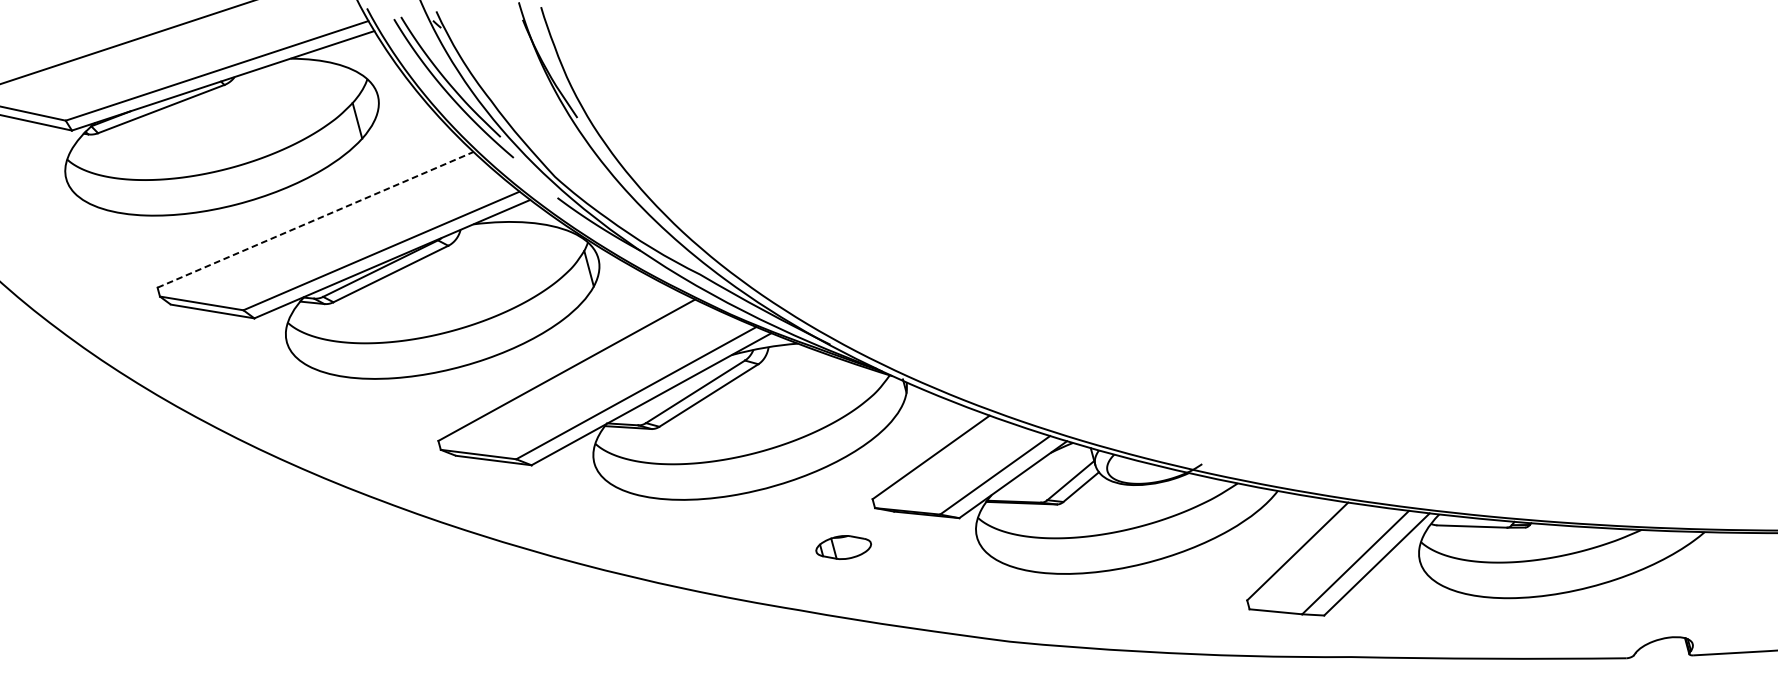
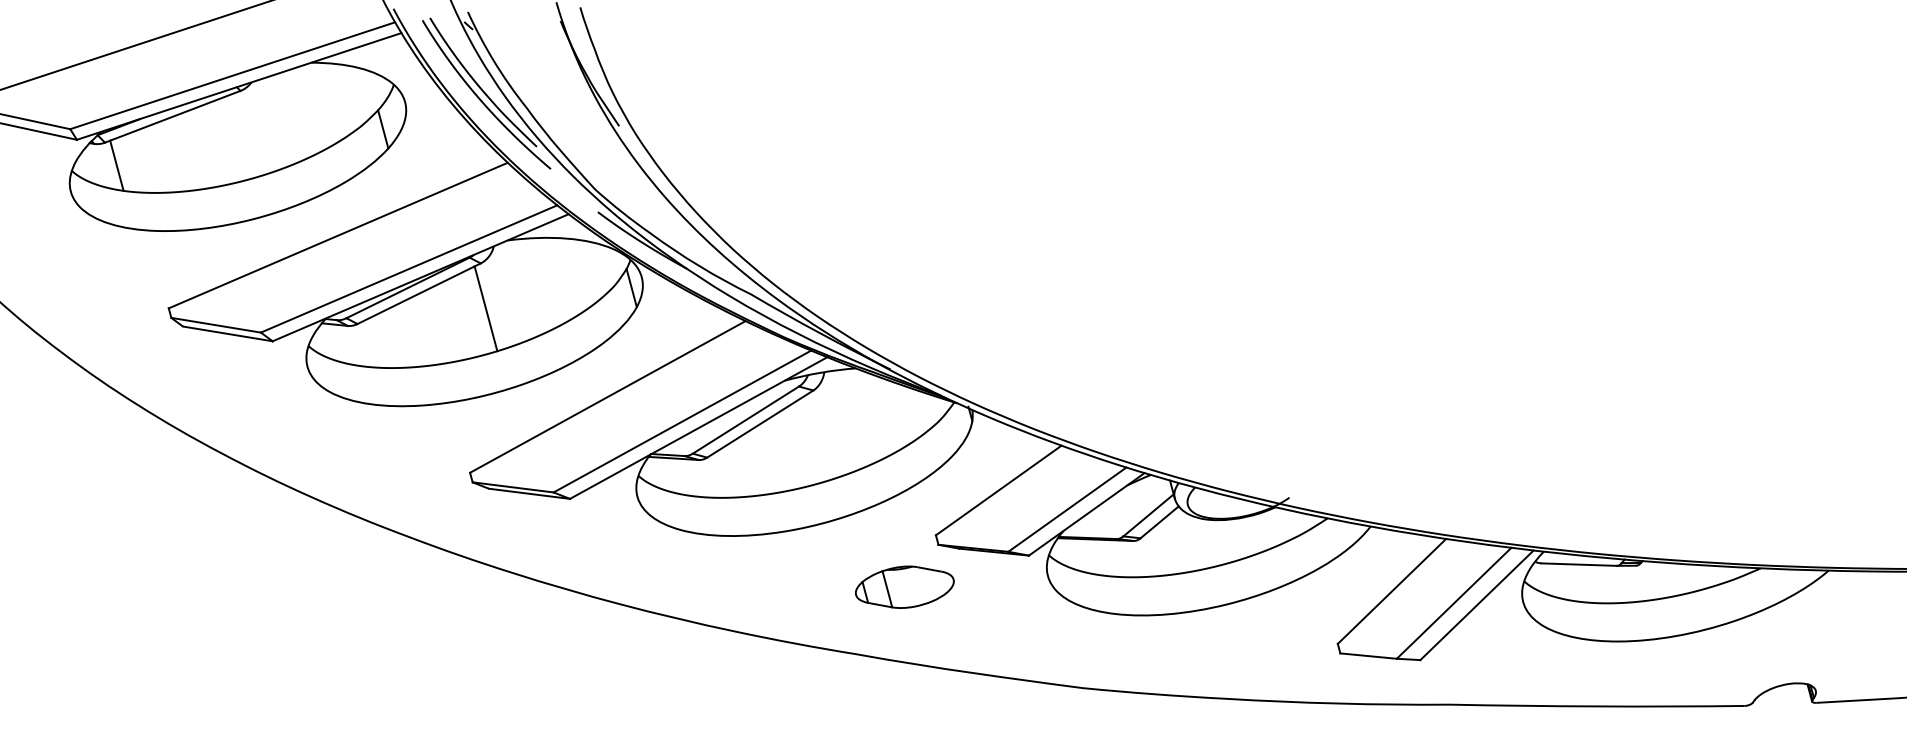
line: (108, 154) -> (116, 165), added
line: (315, 219) -> (338, 235), dashed -> solid
line: (452, 287) -> (485, 308), added
part: (843, 546) -> (904, 586), size x1.67

